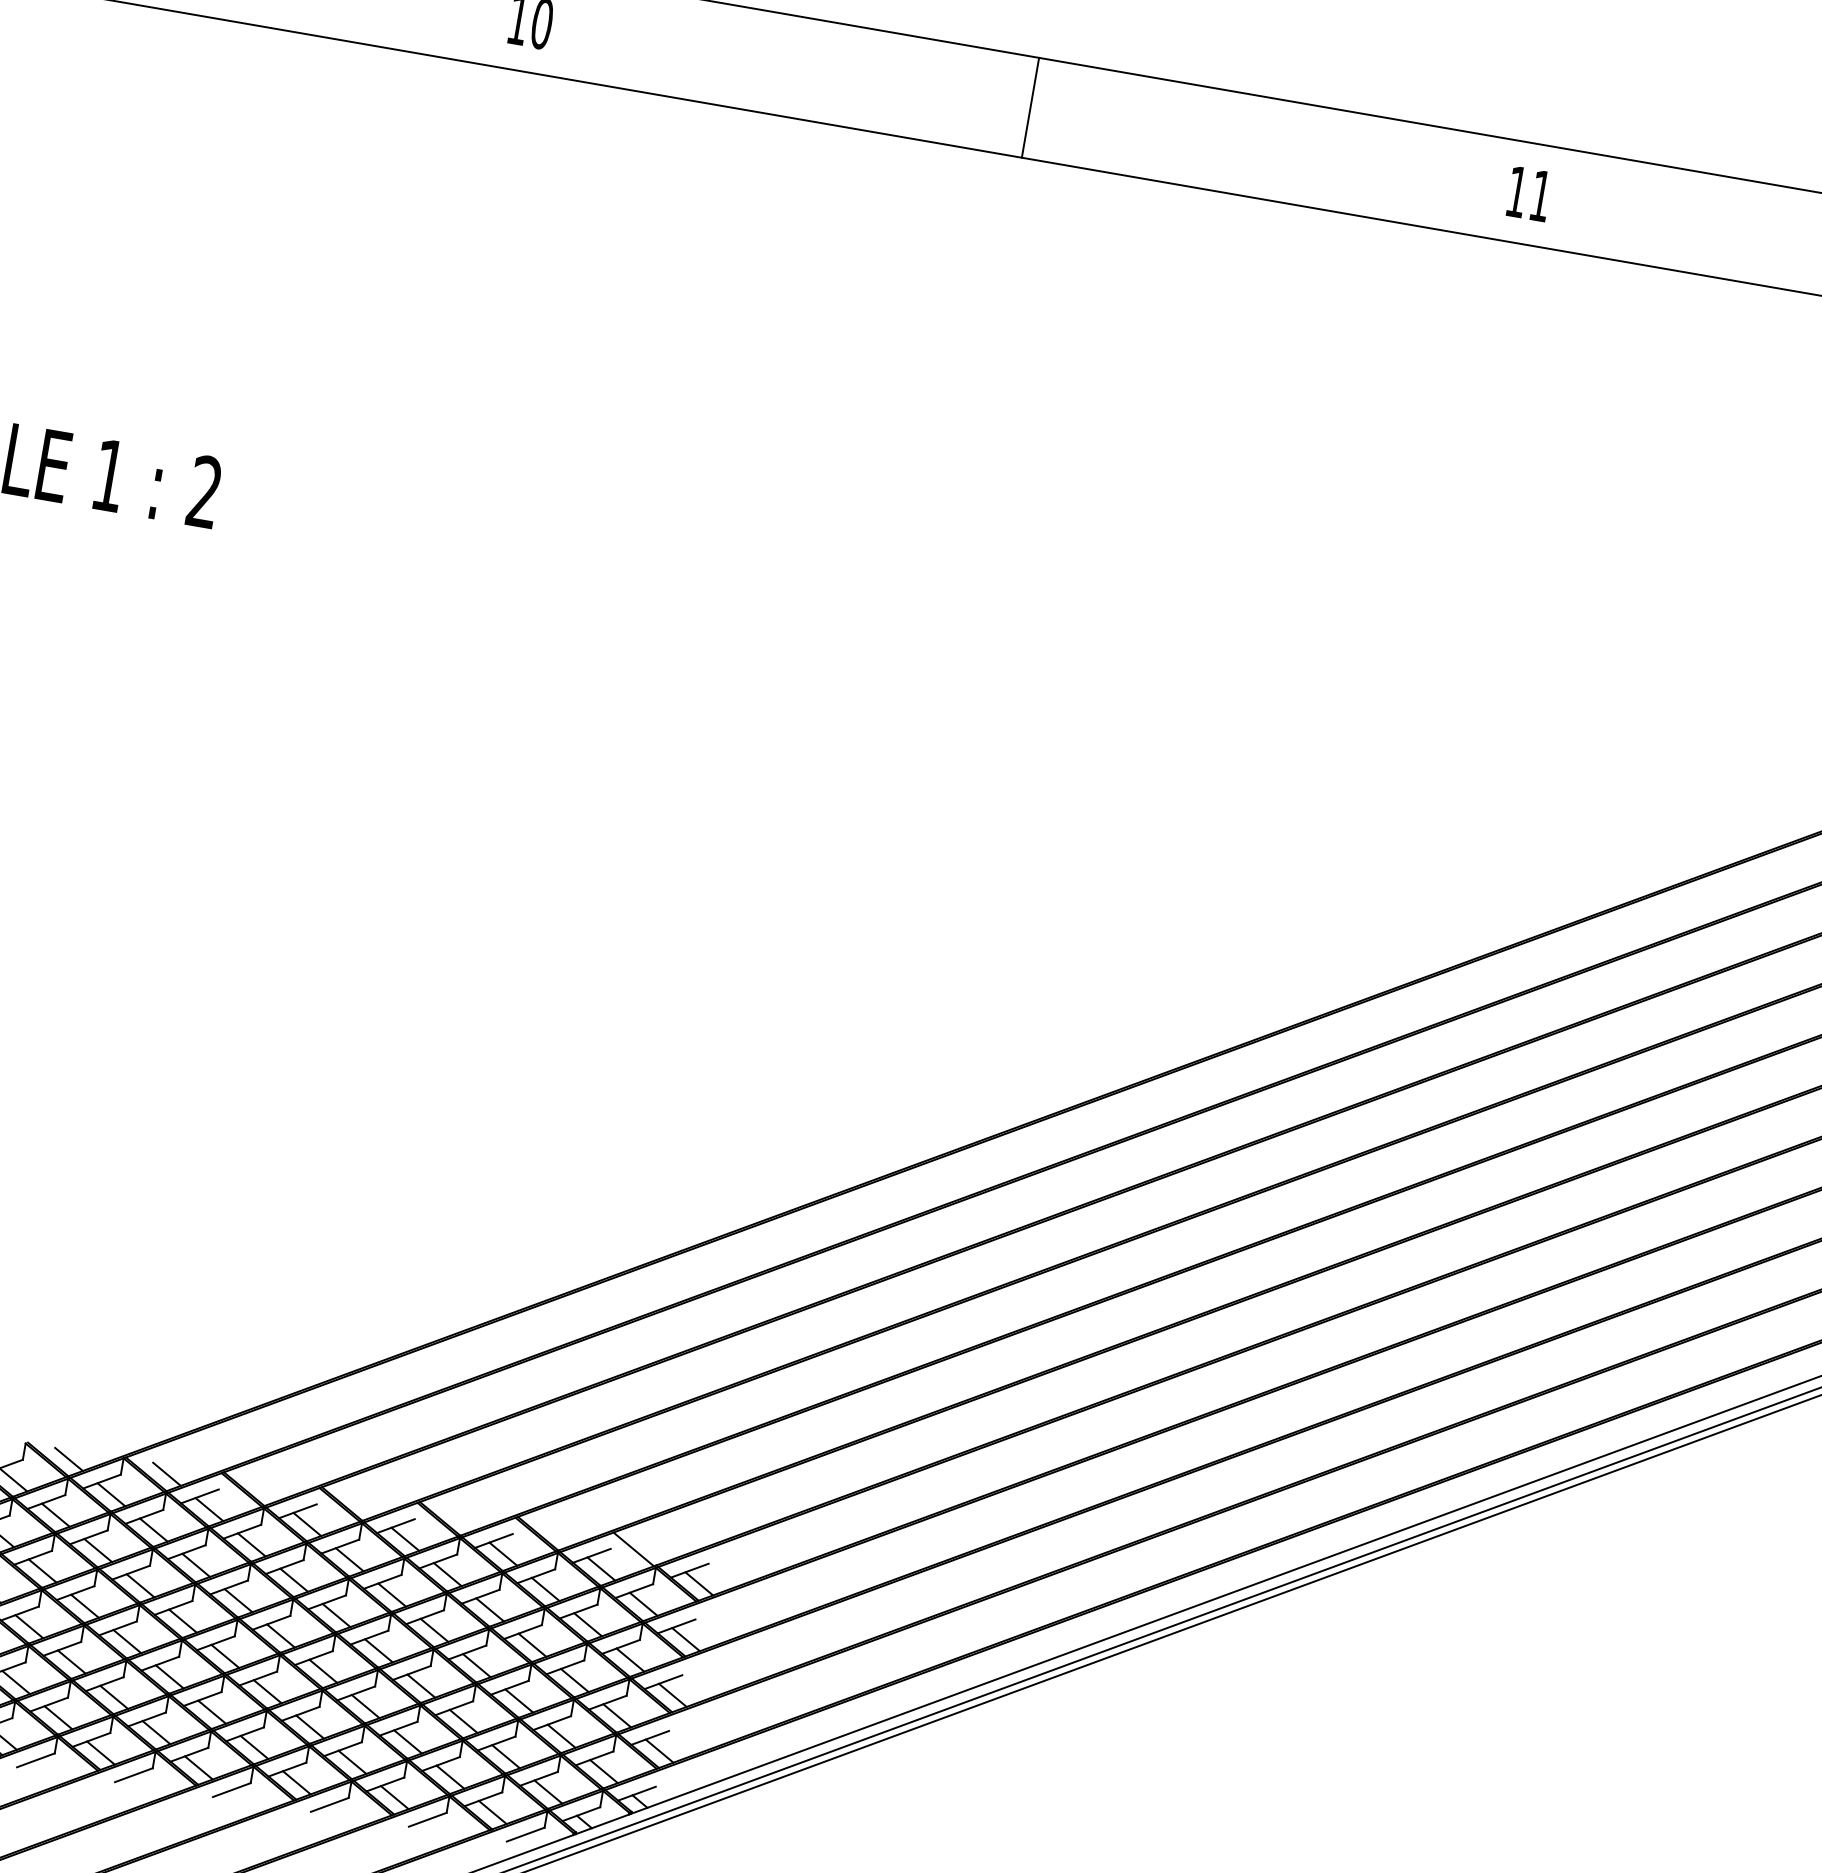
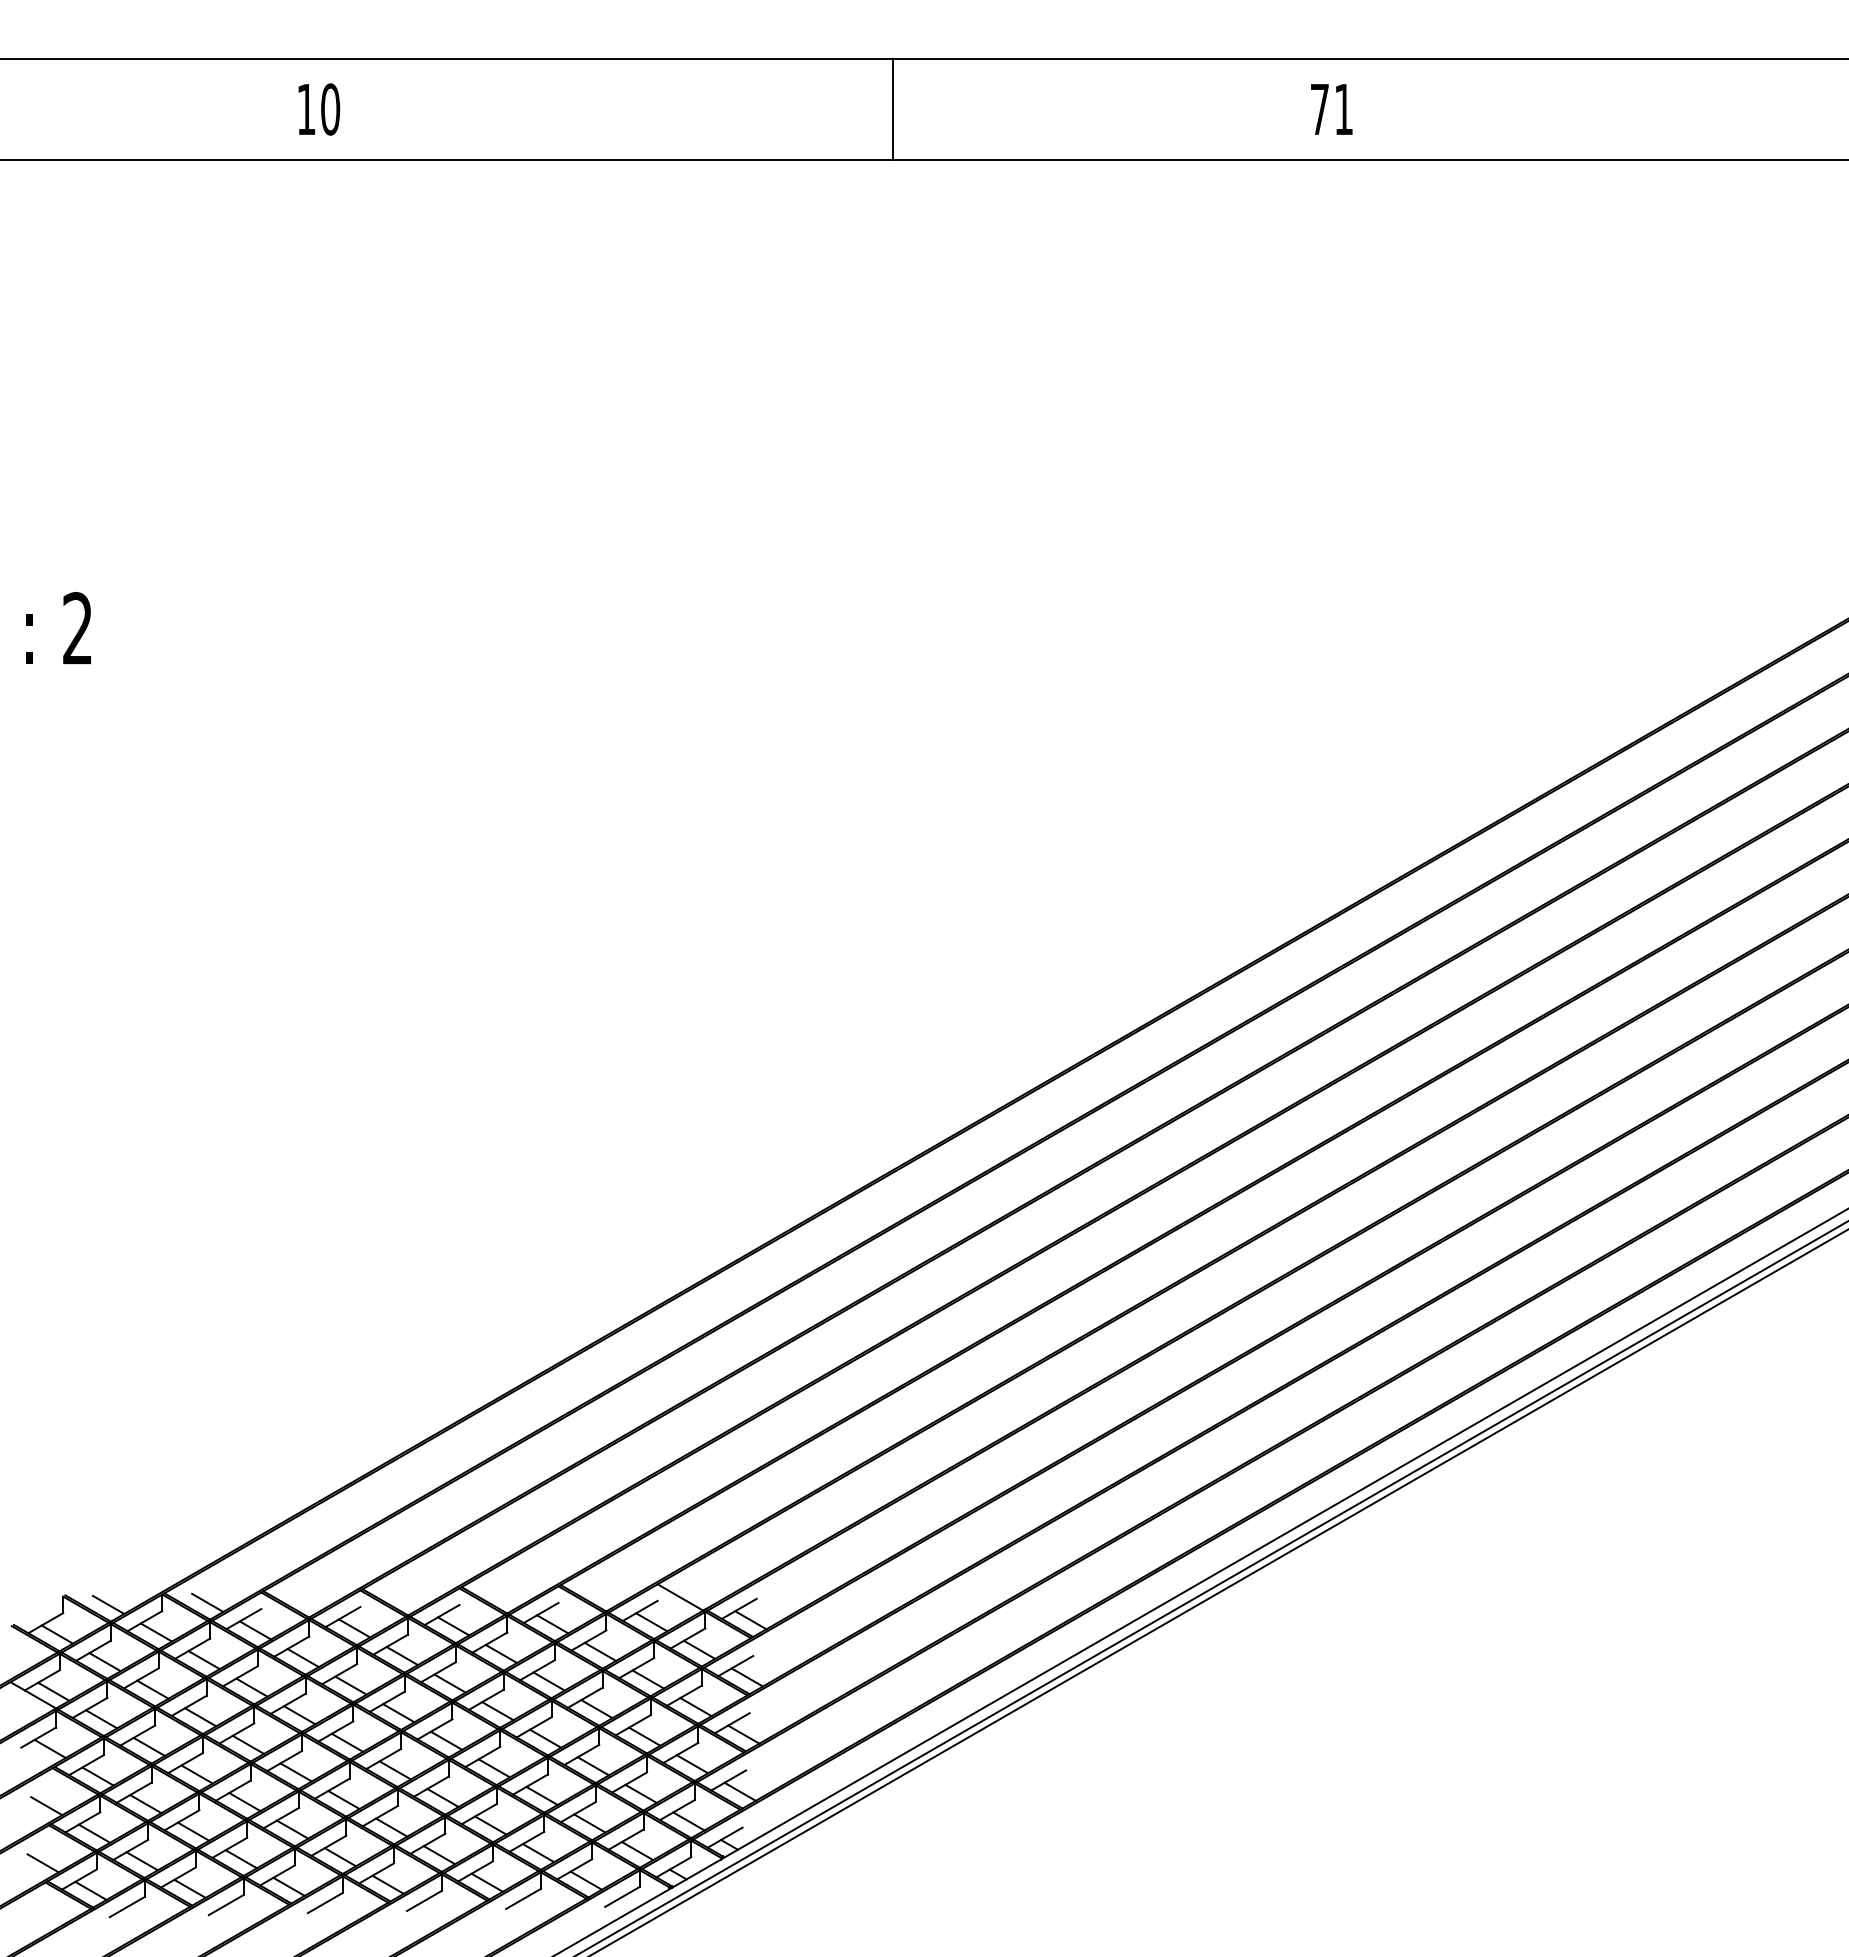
line: (1029, 107) -> (892, 109), moved
text: (1516, 191) -> (1319, 109), 11 -> 71

